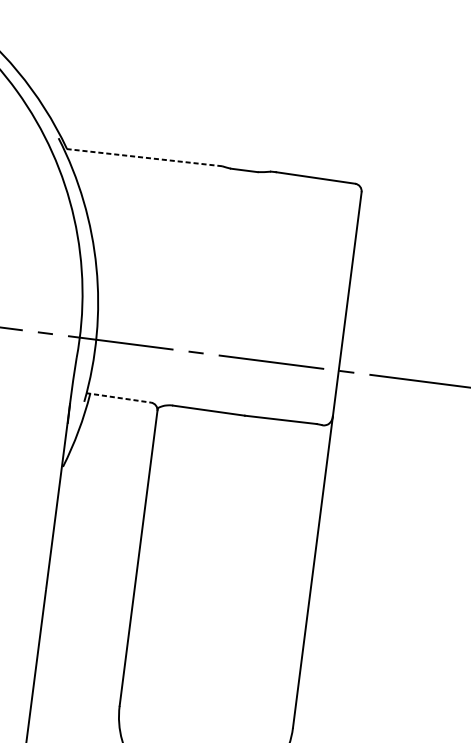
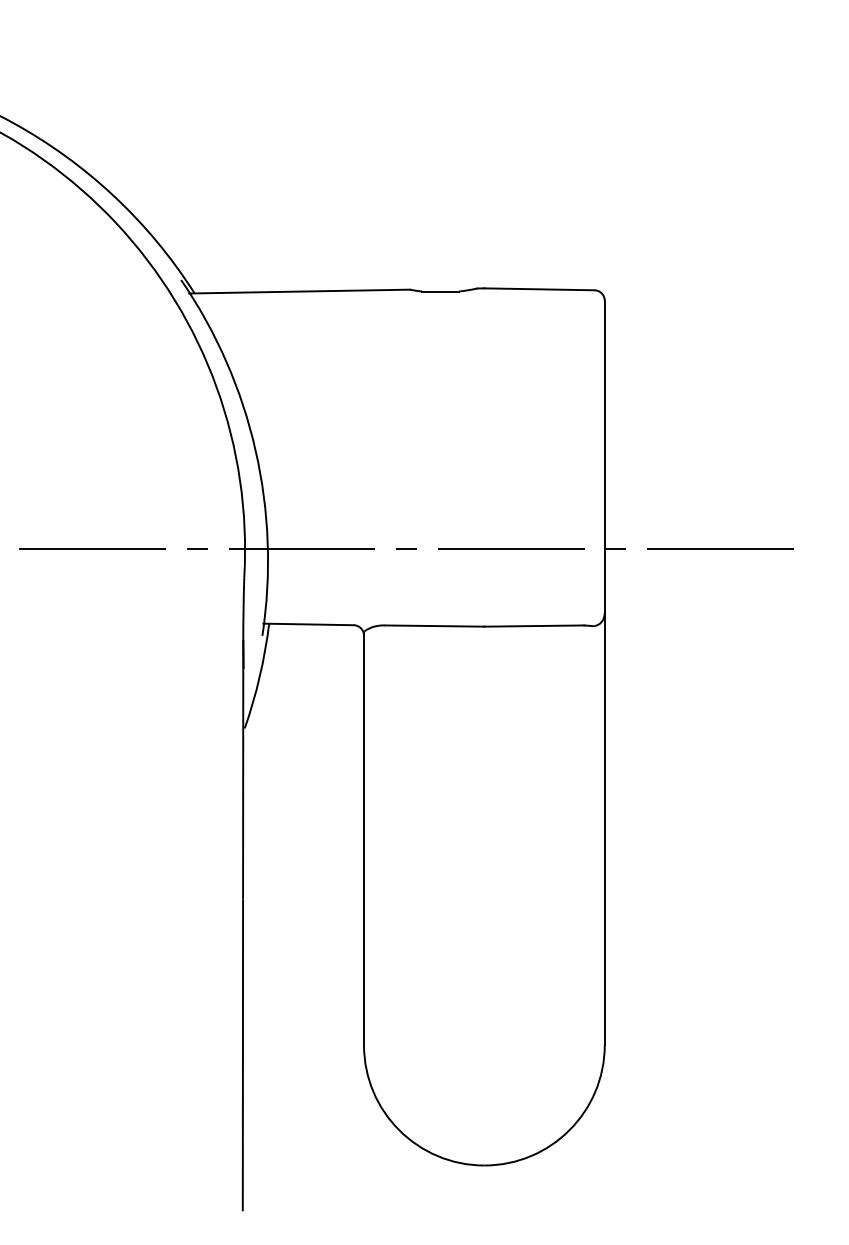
line: (142, 157) -> (299, 291), dashed -> solid
line: (119, 398) -> (309, 624), dashed -> solid

